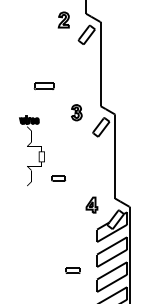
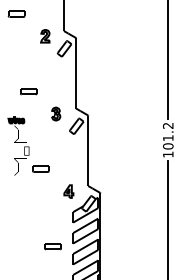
part: (58, 177) -> (40, 168), size x1.43
part: (72, 270) -> (52, 246), size x1.43

